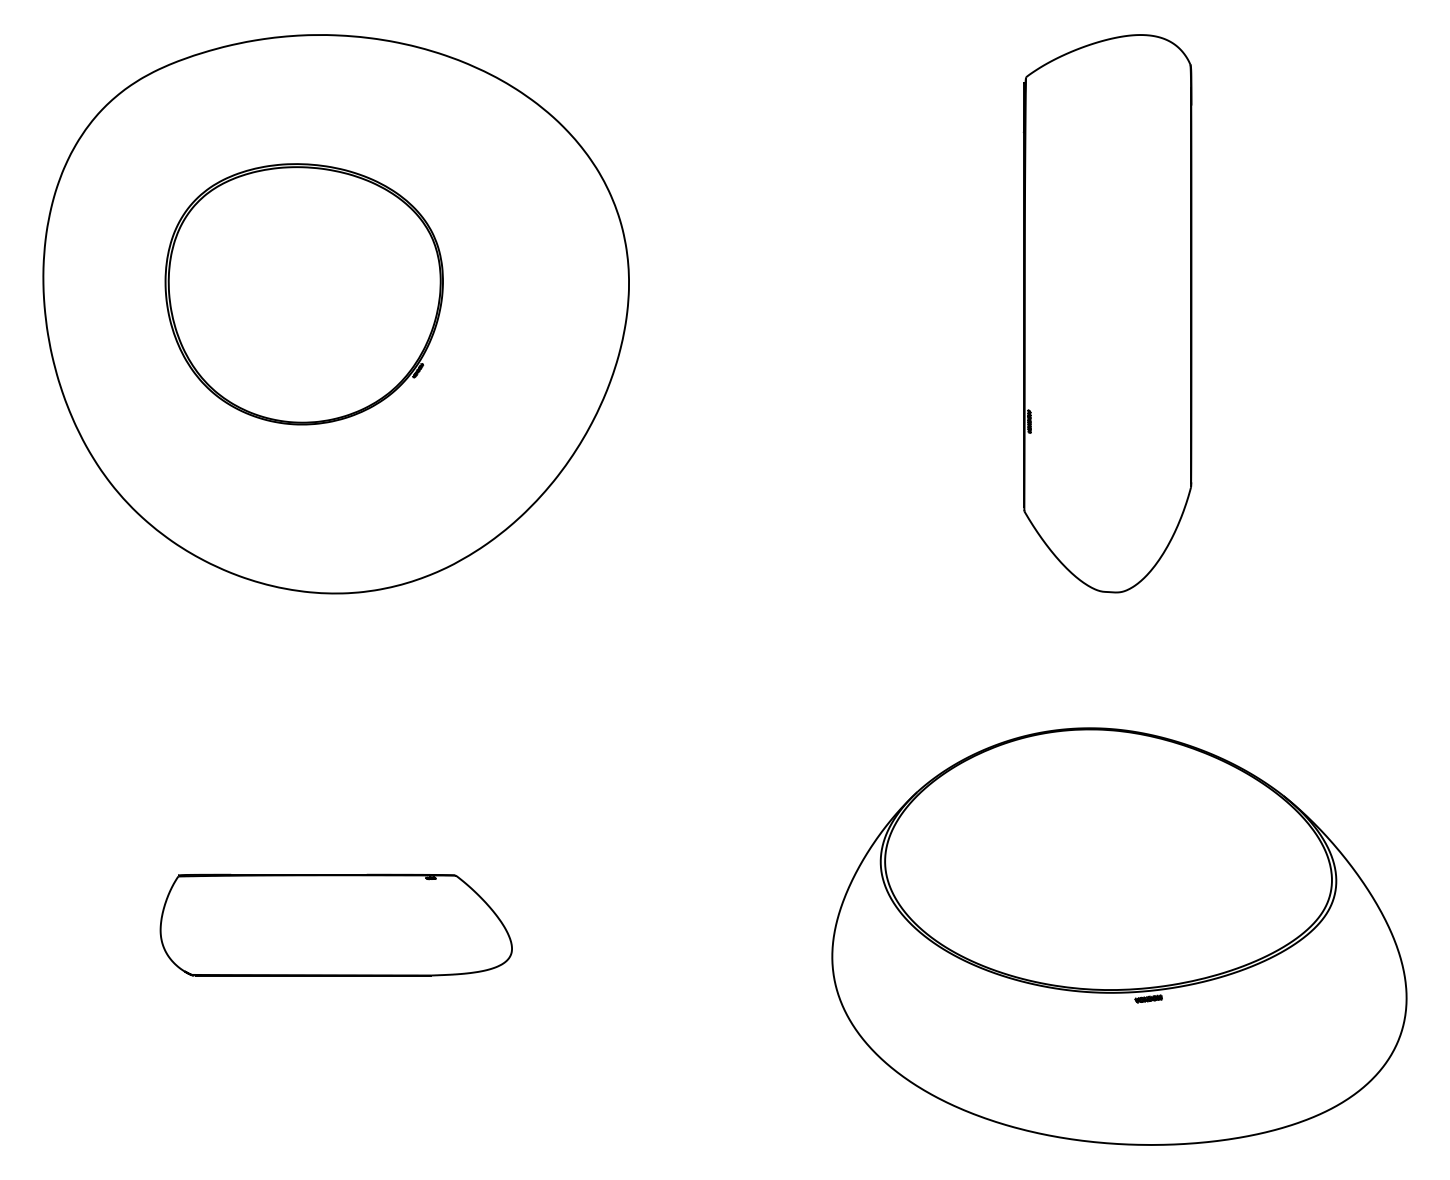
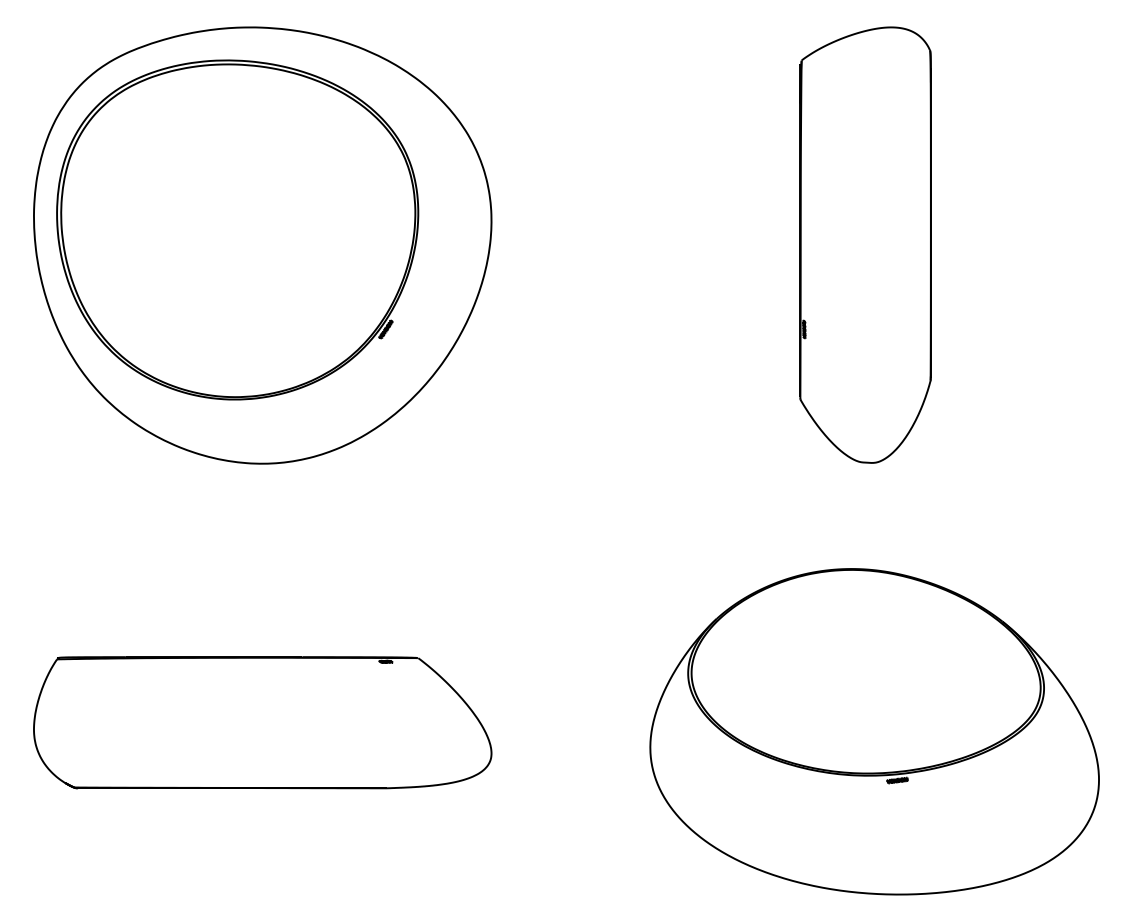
part: (303, 293) -> (237, 229), size x1.67
part: (335, 924) -> (262, 722), size x1.67

